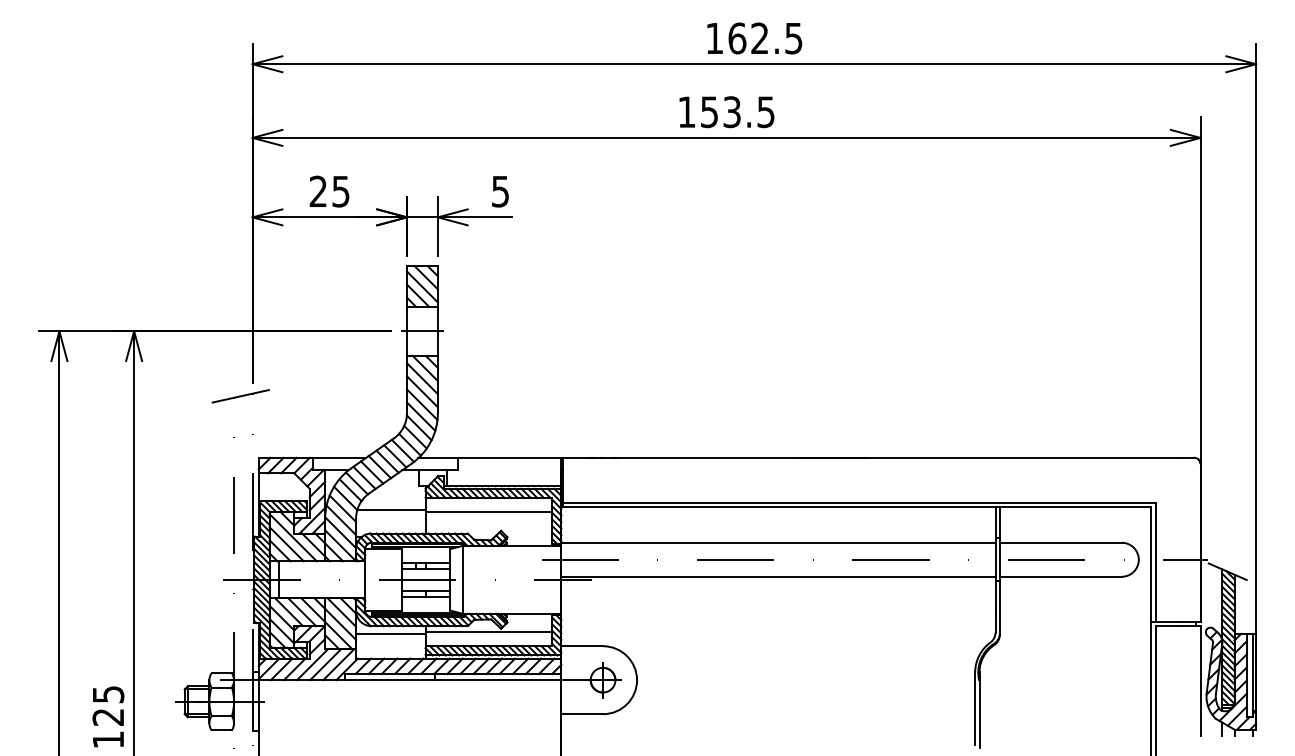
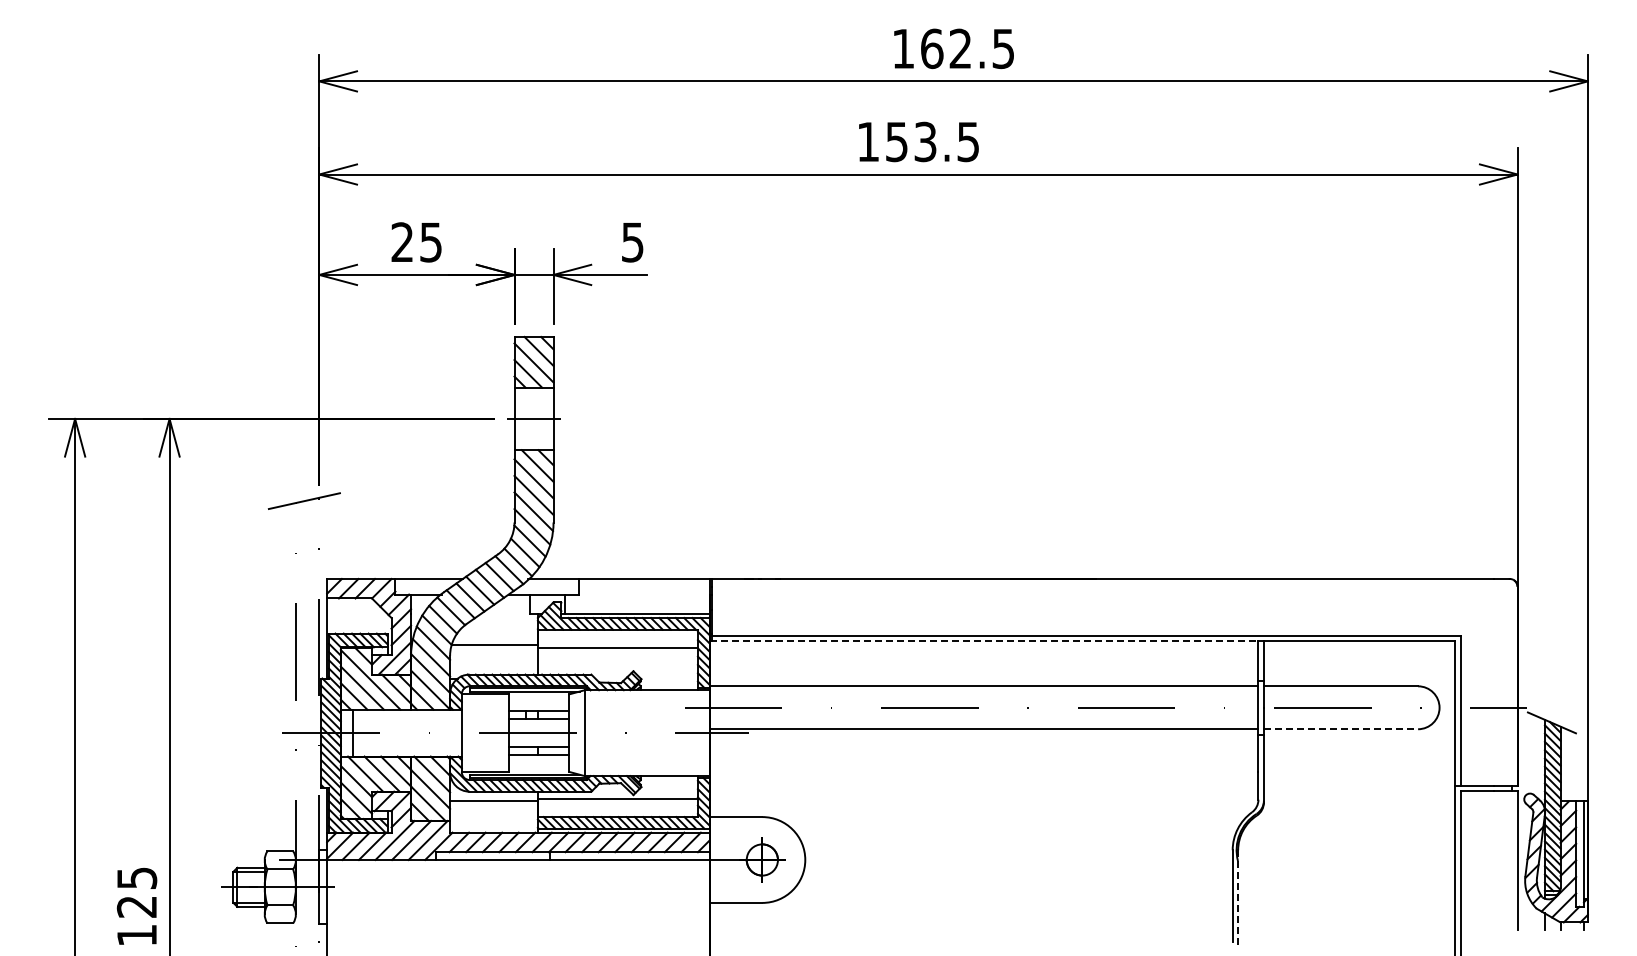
line: (778, 507) -> (984, 641), solid -> dashed
line: (1061, 576) -> (1341, 729), solid -> dashed
line: (979, 711) -> (1238, 899), solid -> dashed

